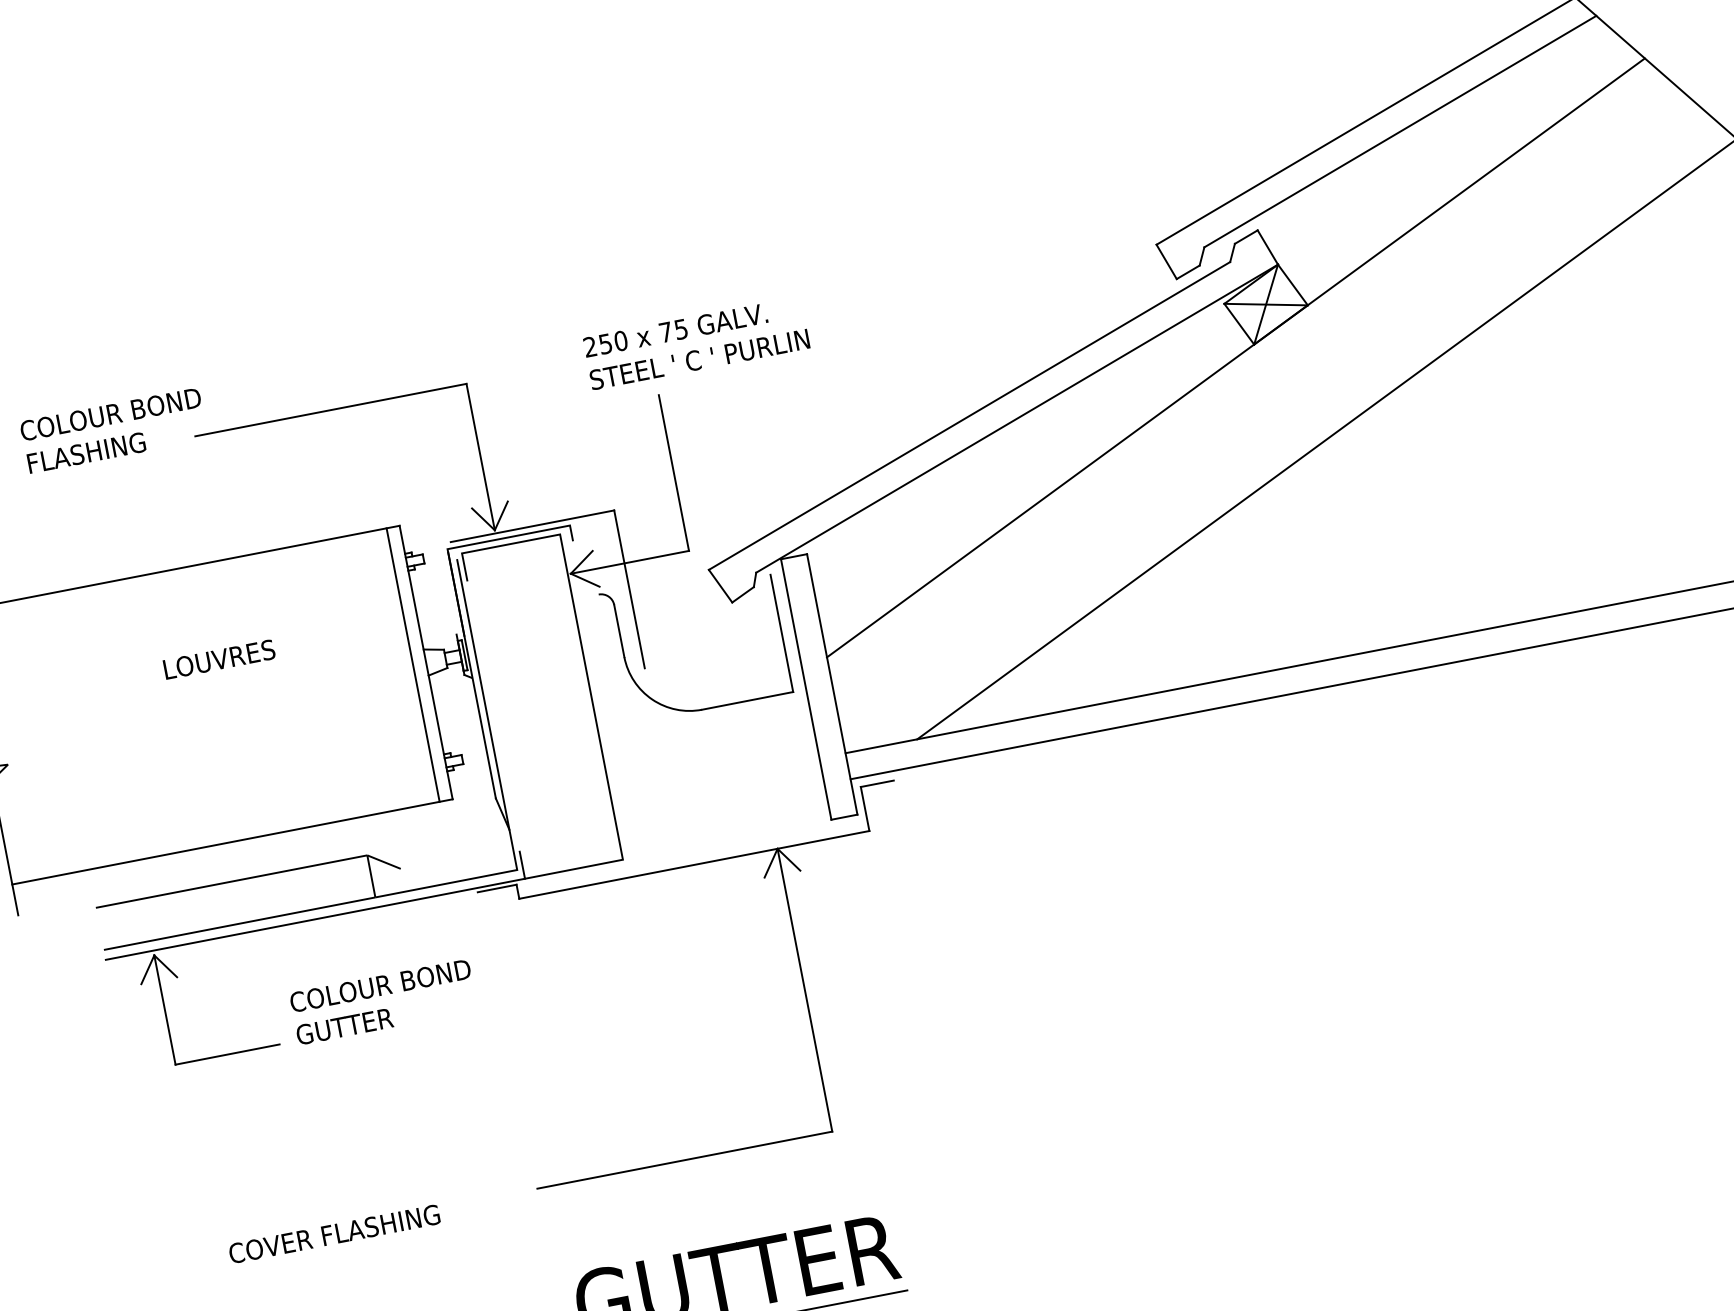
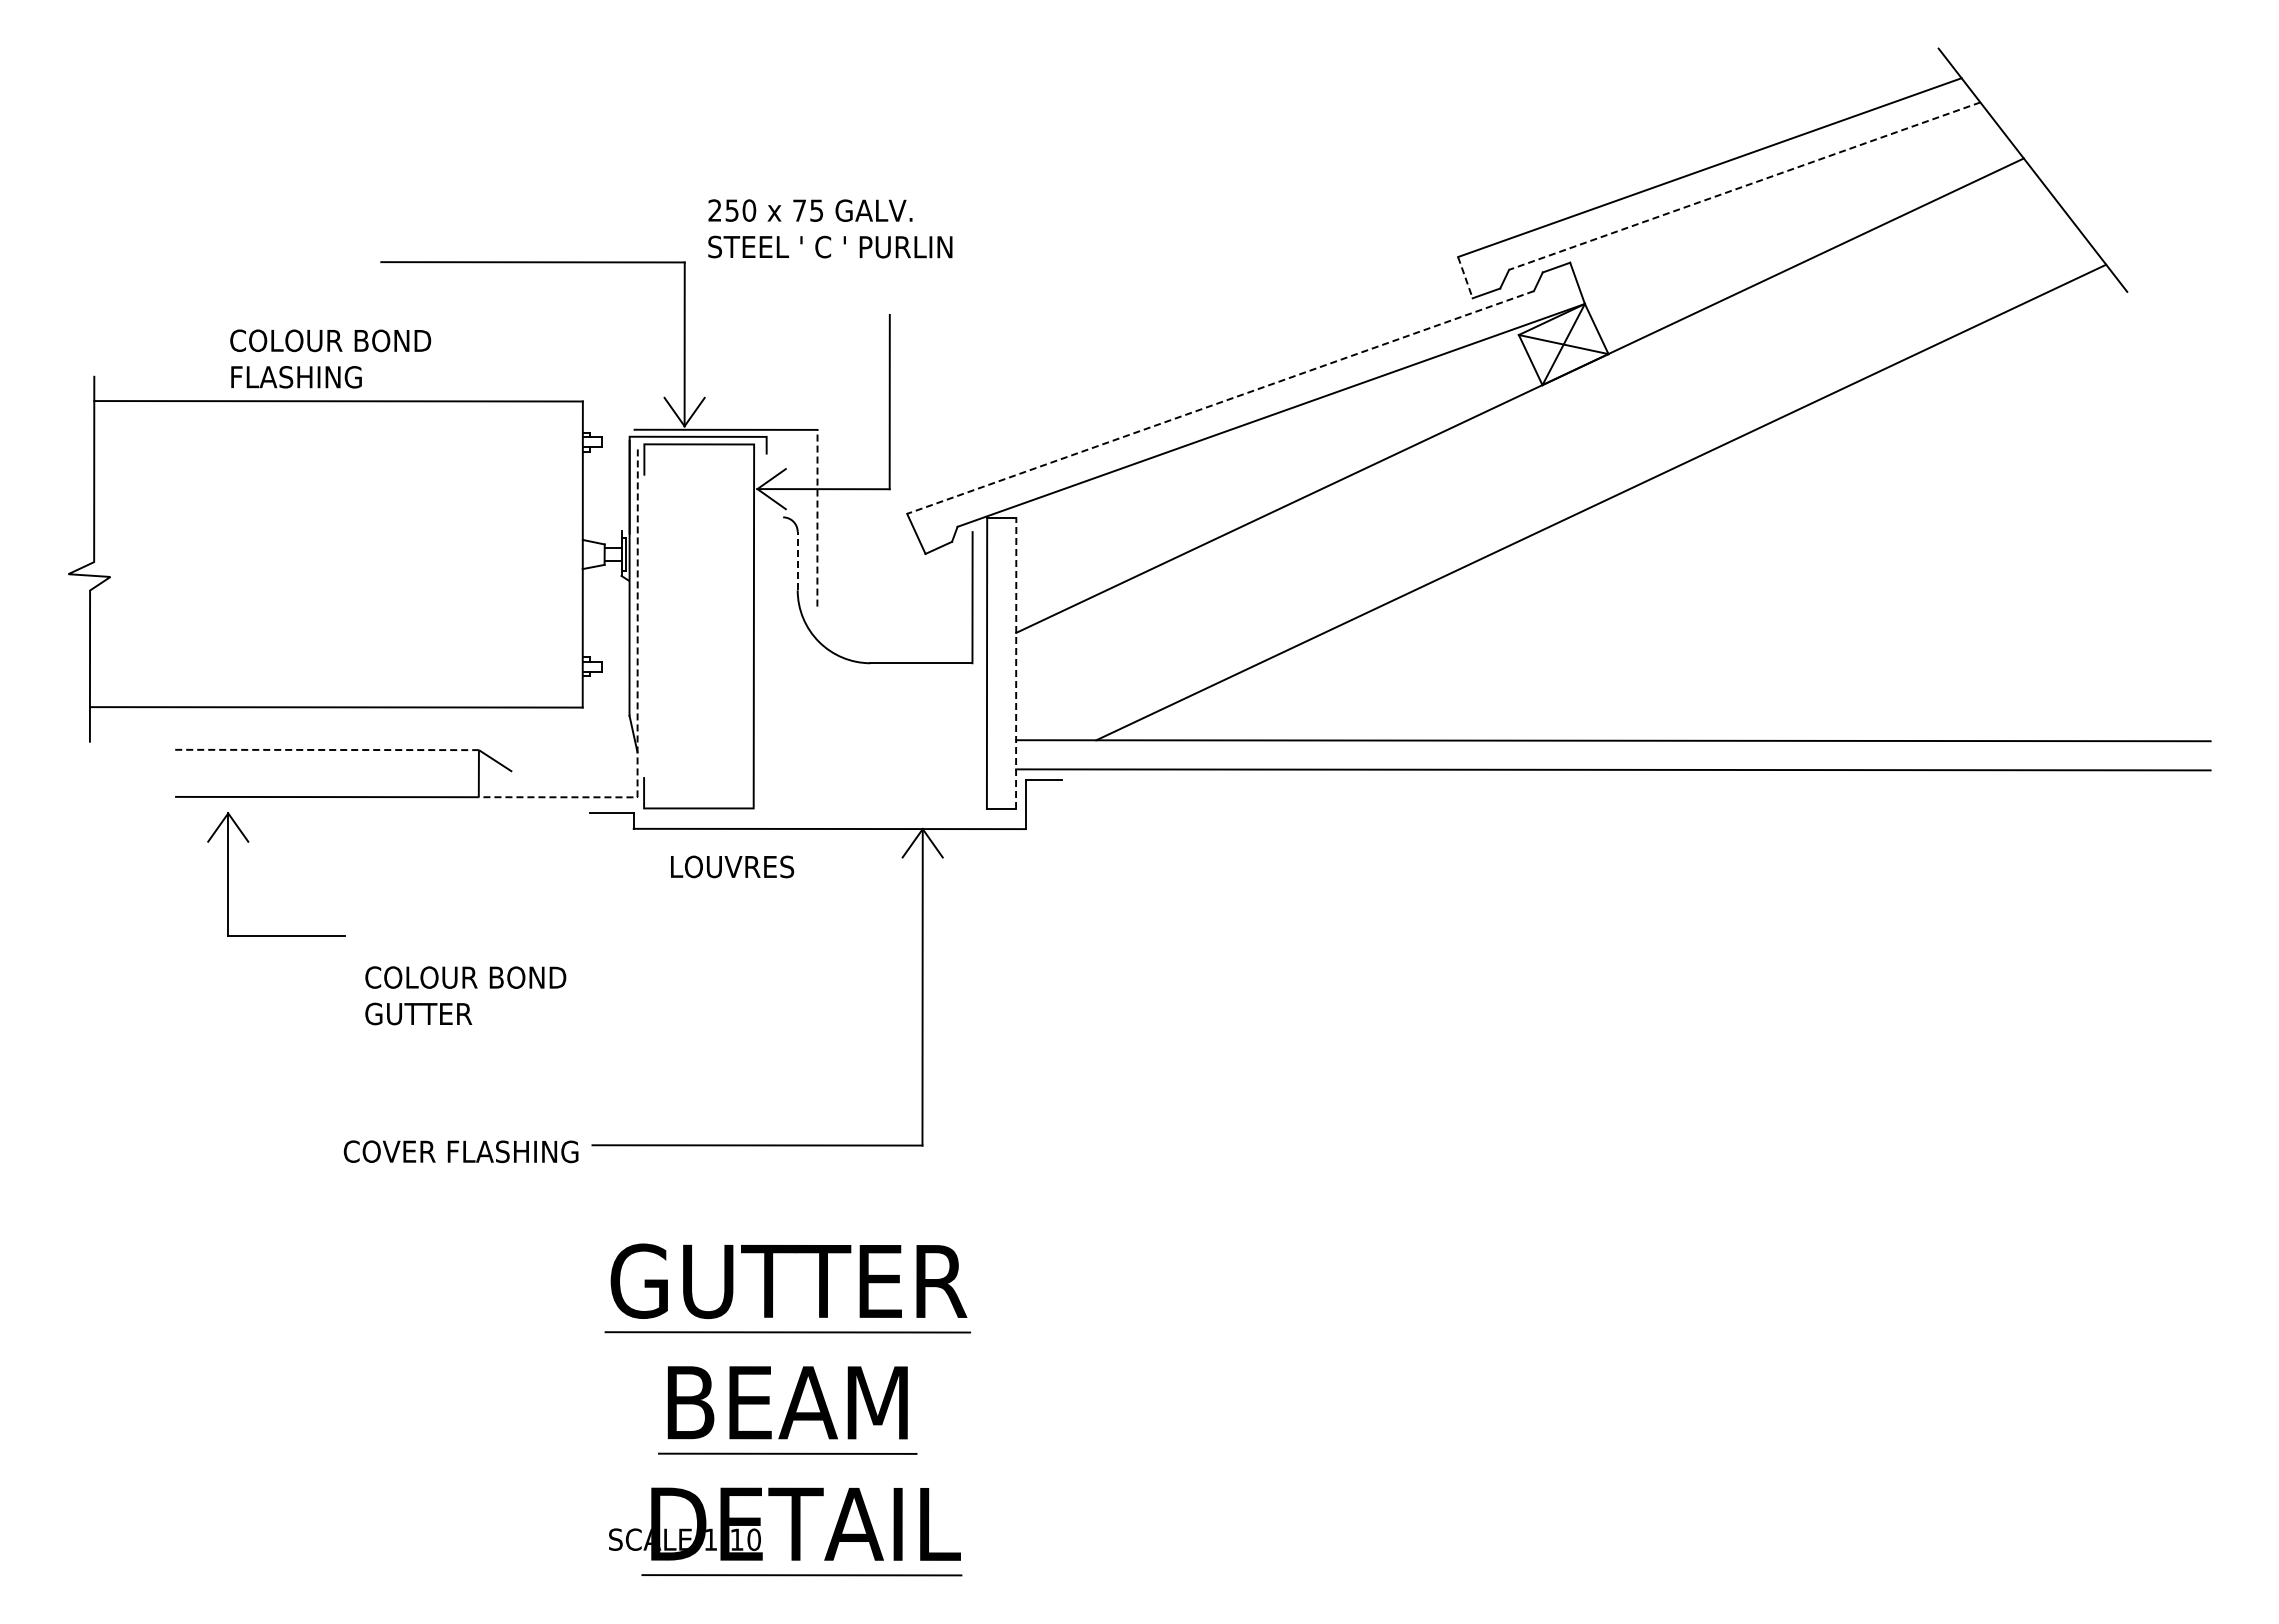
line: (1400, 131) -> (1744, 186), solid -> dashed
line: (1166, 261) -> (1465, 277), solid -> dashed
text: (696, 342) -> (830, 228), moved
line: (969, 415) -> (1220, 402), solid -> dashed
text: (113, 430) -> (330, 358), moved
line: (629, 588) -> (817, 517), solid -> dashed
line: (619, 630) -> (797, 560), solid -> dashed
text: (219, 659) -> (732, 866), moved
line: (413, 665) -> (568, 554), removed
line: (832, 684) -> (1016, 663), solid -> dashed
line: (500, 786) -> (637, 703), solid -> dashed
line: (231, 881) -> (327, 749), solid -> dashed
line: (315, 918) -> (409, 807), removed
text: (383, 1001) -> (465, 995), moved
text: (333, 1234) -> (460, 1151), moved

